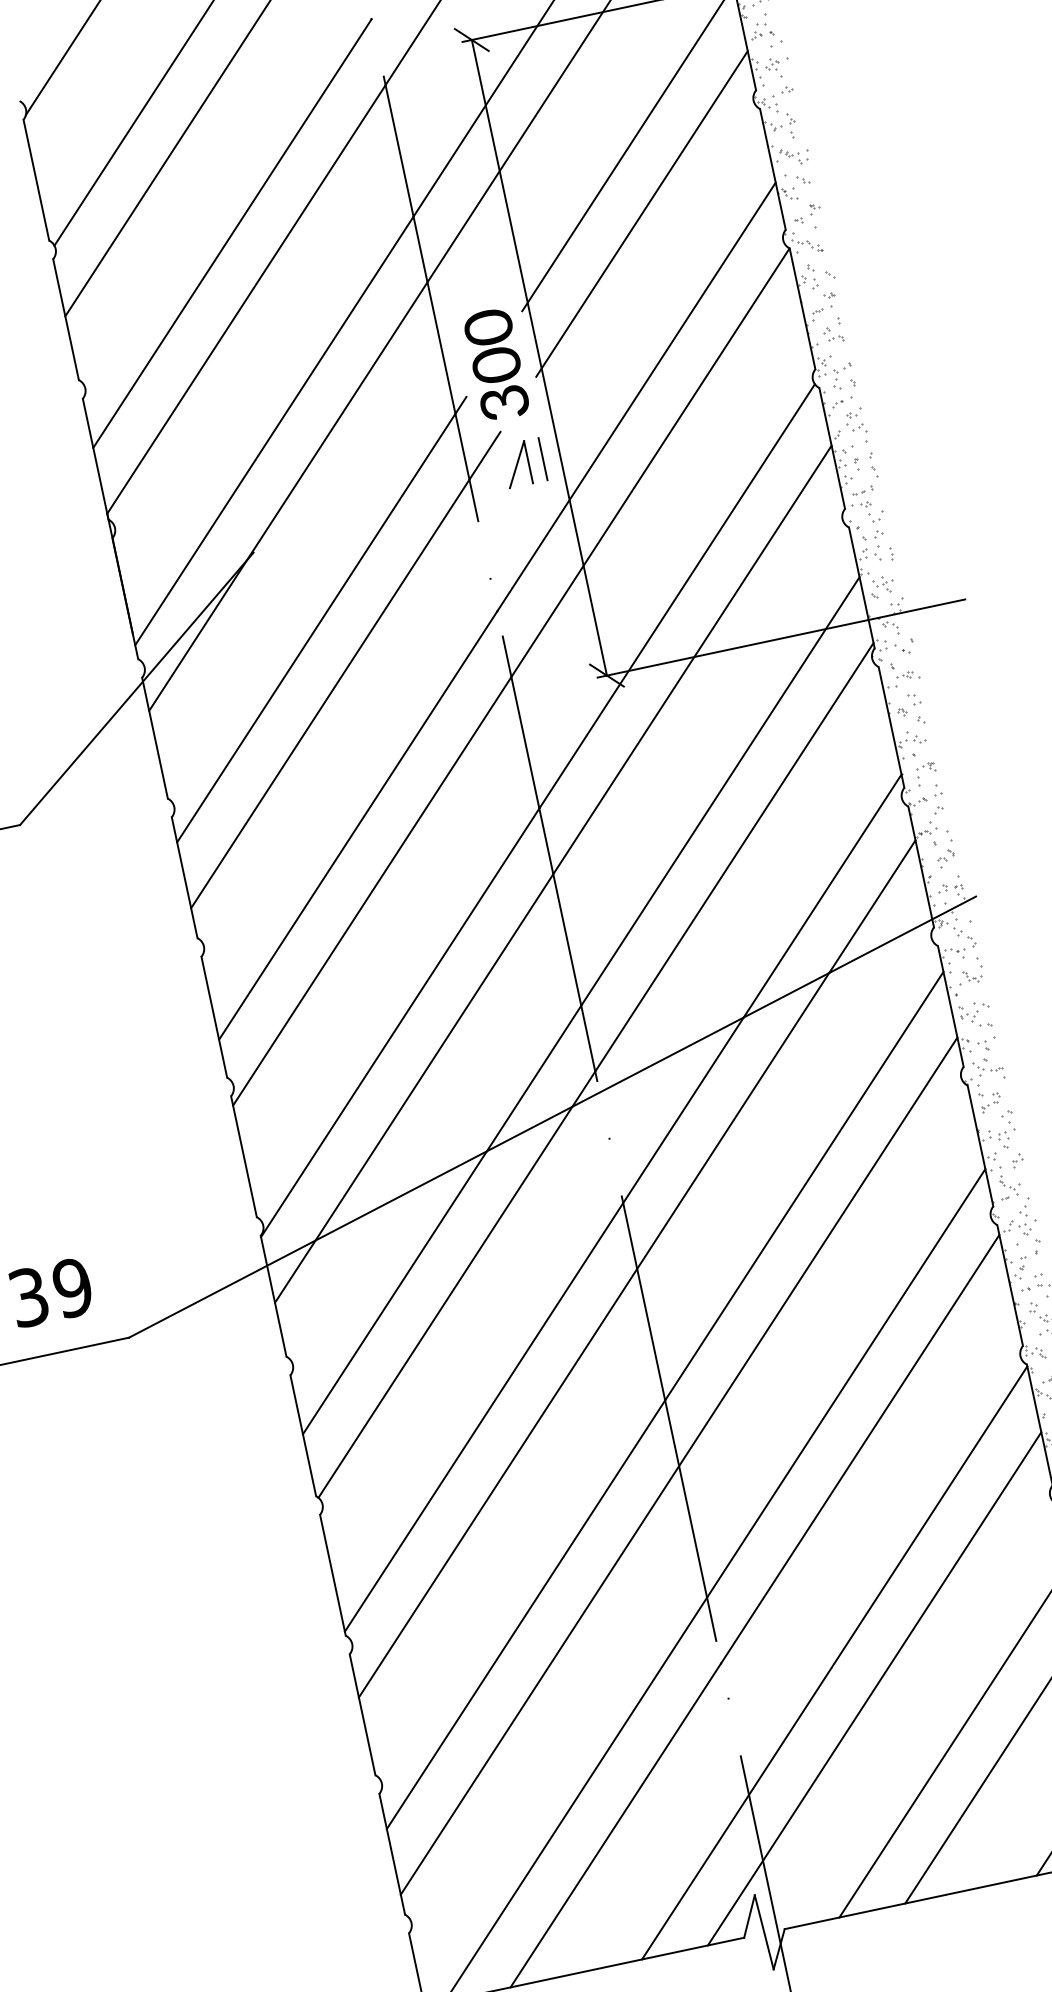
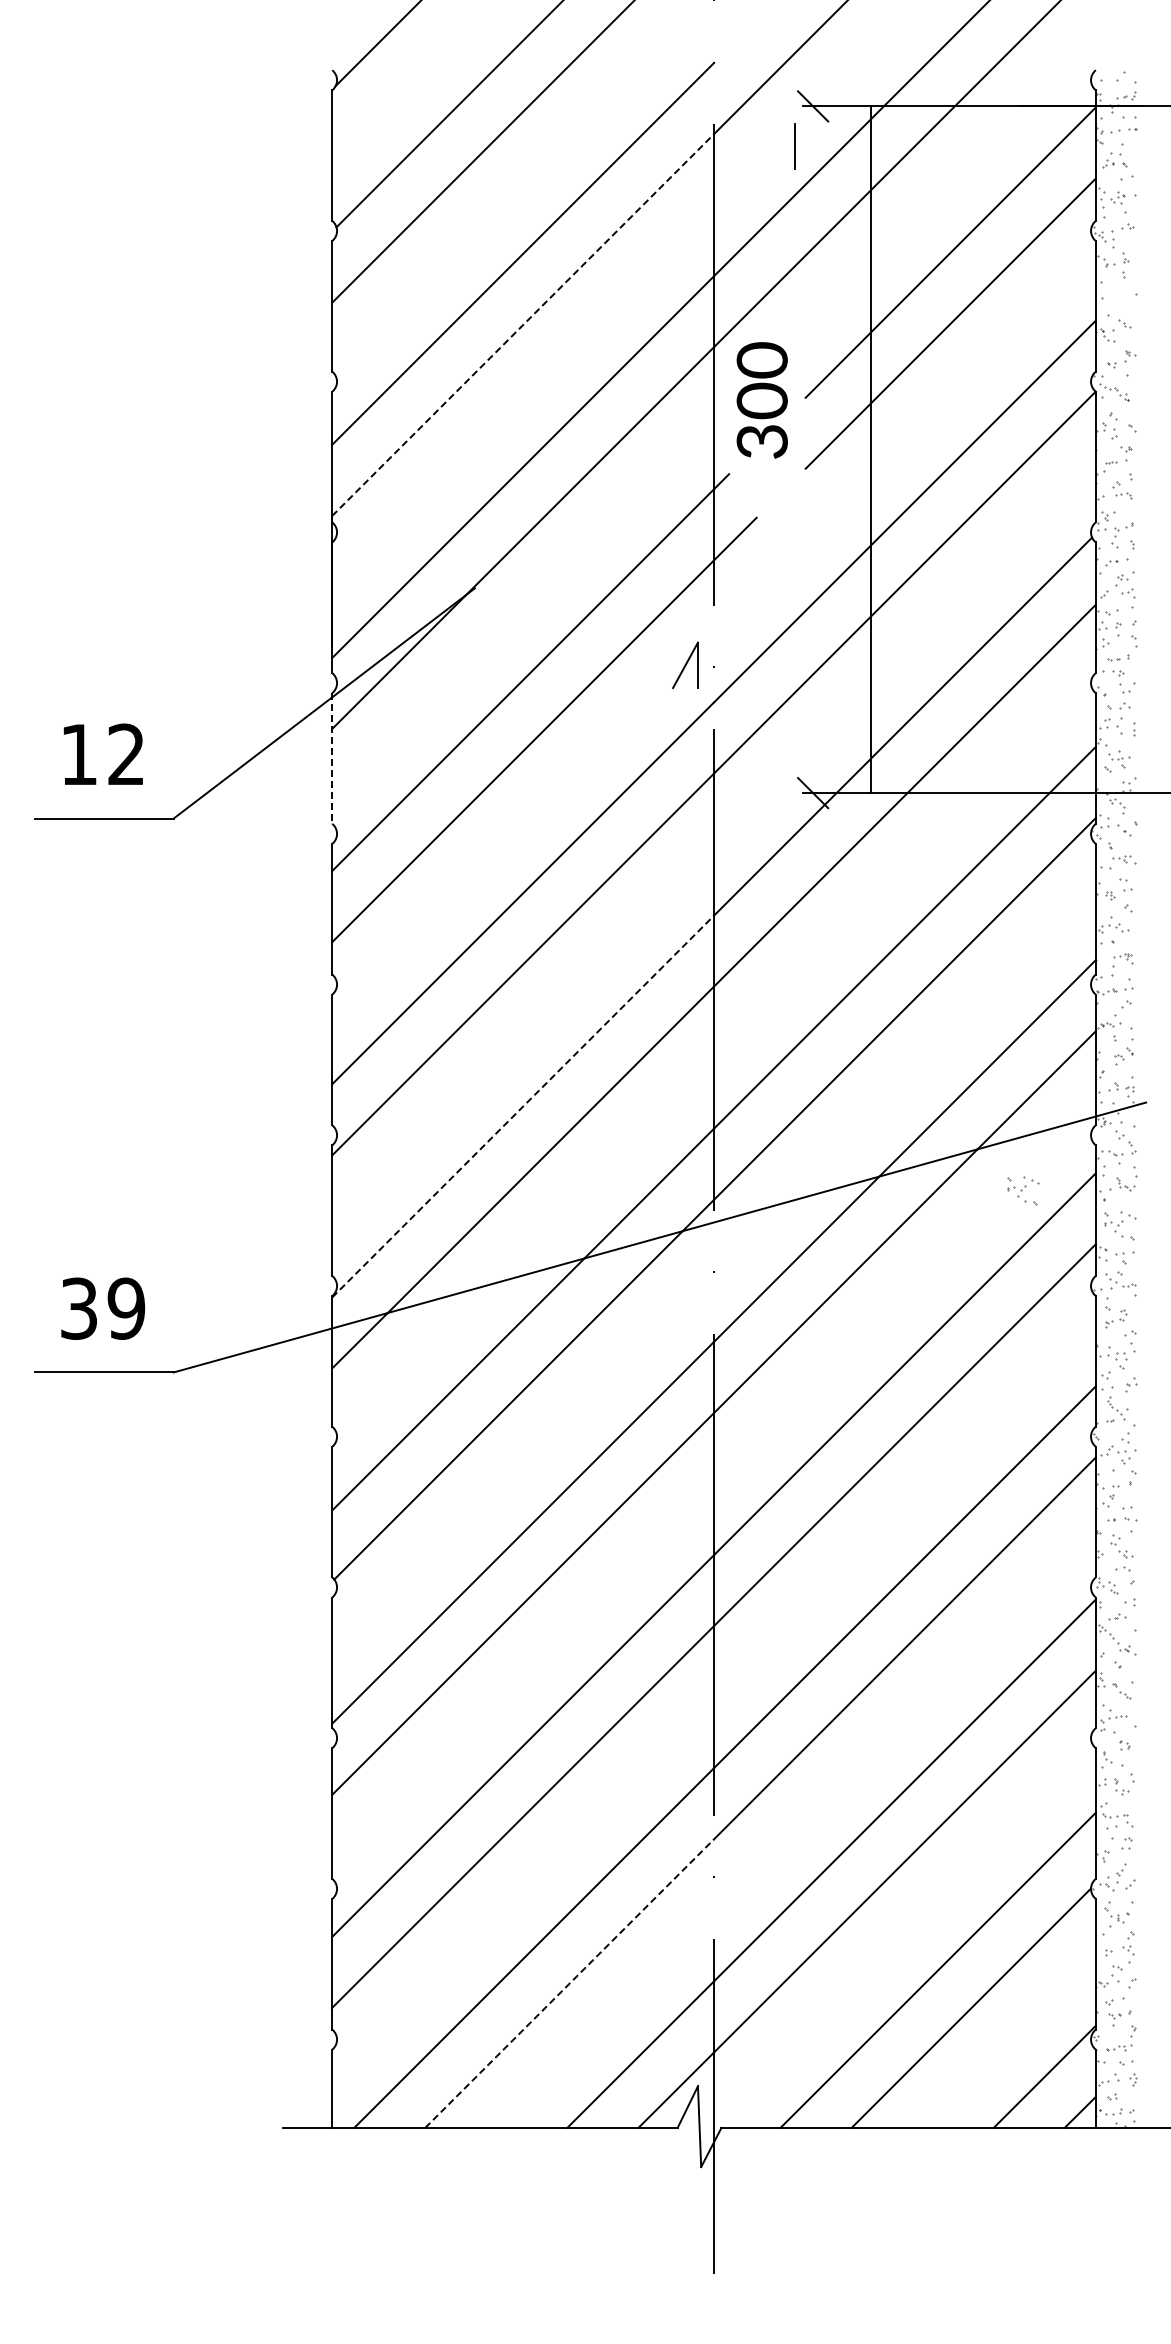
part: (793, 156) -> (1120, 297), removed
line: (246, 299) -> (523, 325), solid -> dashed
line: (539, 357) -> (871, 449), moved
text: (495, 364) -> (761, 400), moved
line: (542, 459) -> (794, 146), moved
part: (517, 464) -> (685, 665), moved
line: (155, 739) -> (332, 759), solid -> dashed
part: (879, 1002) -> (1023, 1190), added
line: (400, 1022) -> (523, 1106), solid -> dashed
line: (616, 1825) -> (570, 1983), solid -> dashed

